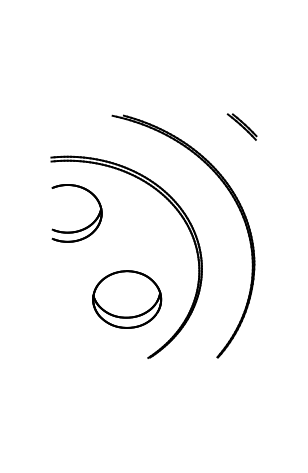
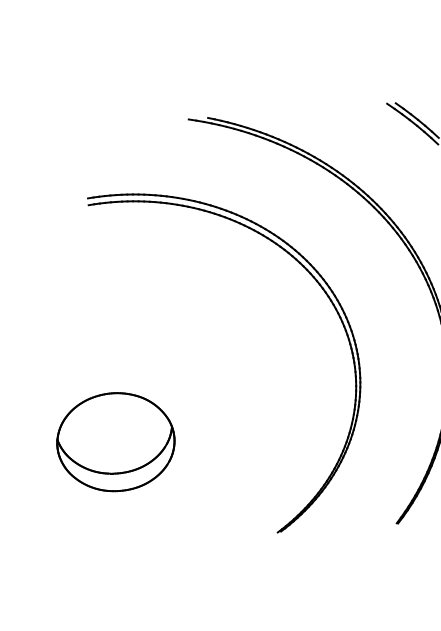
part: (84, 227) -> (153, 315), removed
part: (127, 299) -> (116, 442), moved

